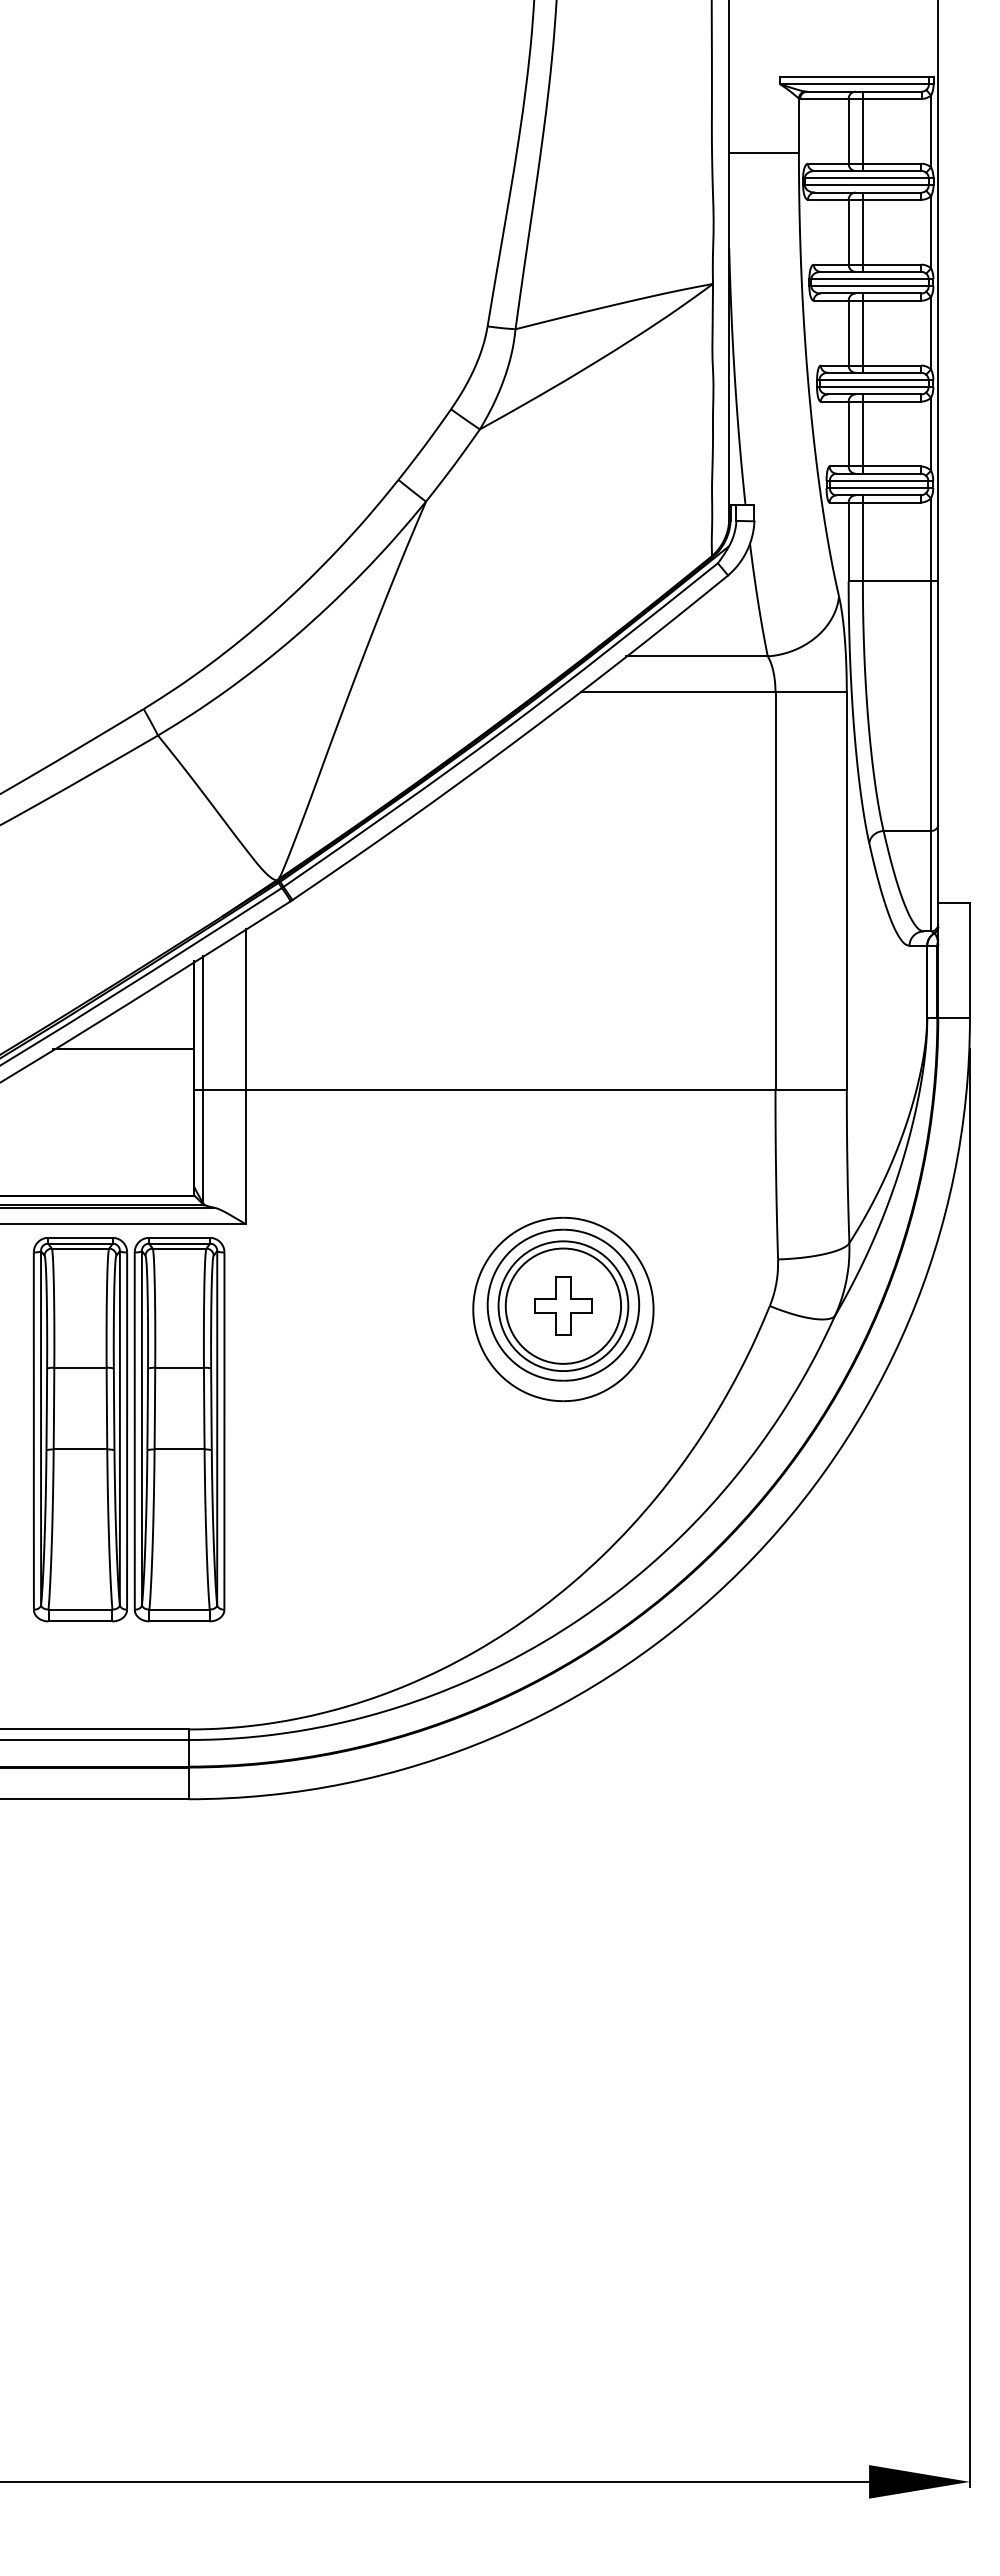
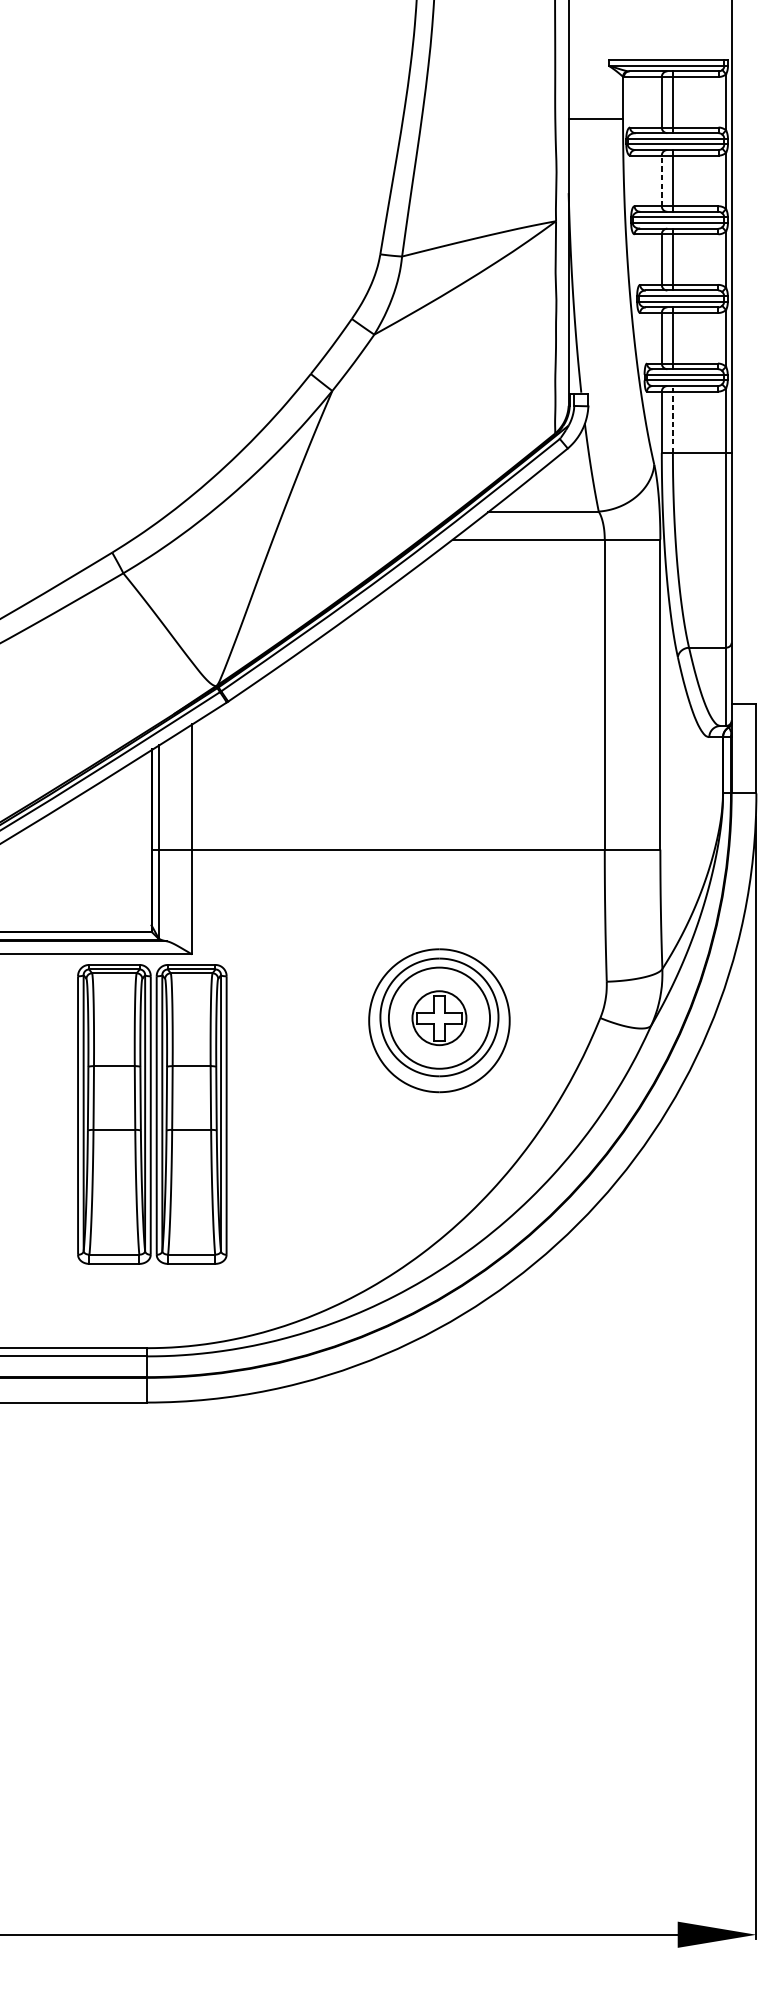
line: (848, 231) -> (661, 180), solid -> dashed
line: (862, 538) -> (672, 419), solid -> dashed
line: (123, 1049) -> (96, 818), removed
circle: (563, 1305) -> (439, 1017), size x0.6
part: (128, 1429) -> (151, 1114), moved

